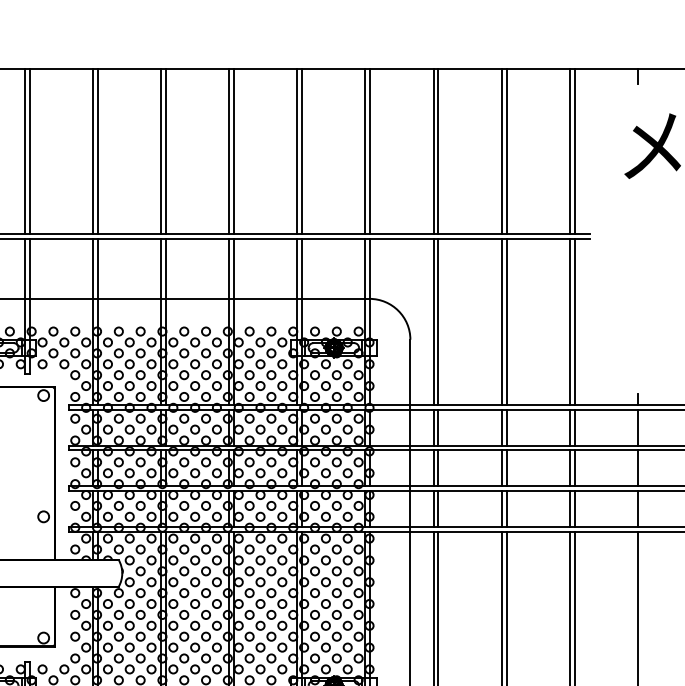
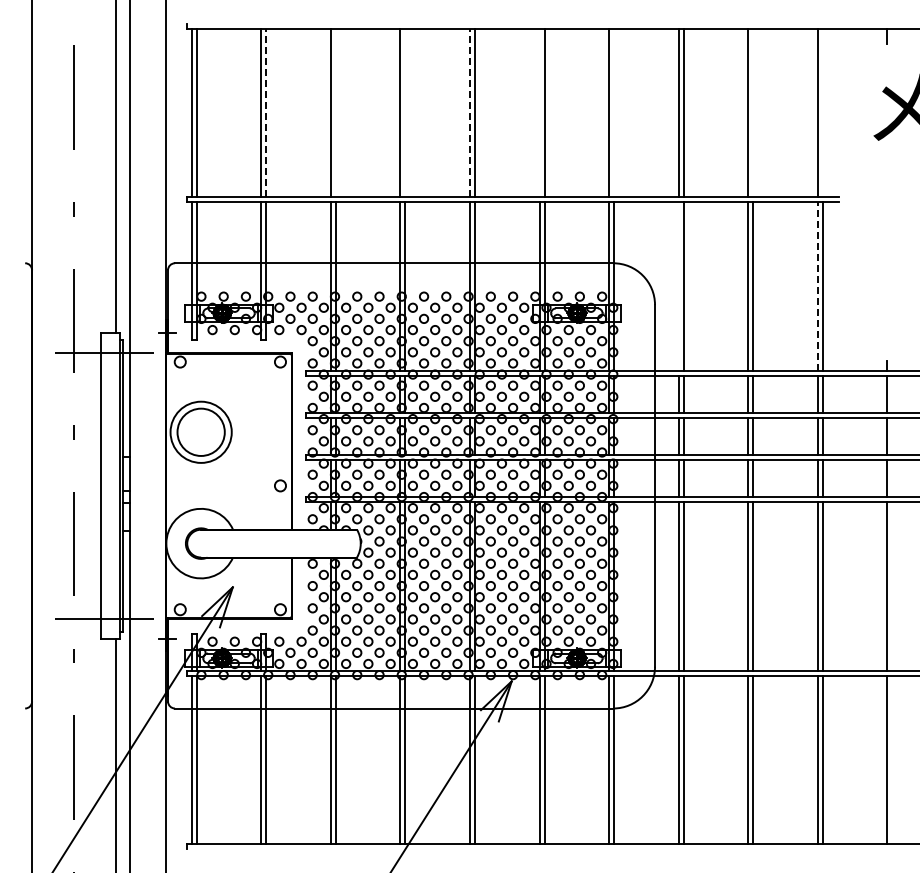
line: (30, 151) -> (266, 112), solid -> dashed
line: (97, 151) -> (335, 112), removed
line: (166, 151) -> (405, 112), removed
line: (228, 151) -> (469, 112), solid -> dashed
line: (297, 151) -> (539, 112), removed
line: (370, 151) -> (614, 112), removed
line: (506, 151) -> (753, 112), removed
line: (574, 151) -> (822, 112), removed
line: (433, 321) -> (678, 286), removed
line: (569, 321) -> (817, 286), solid -> dashed

